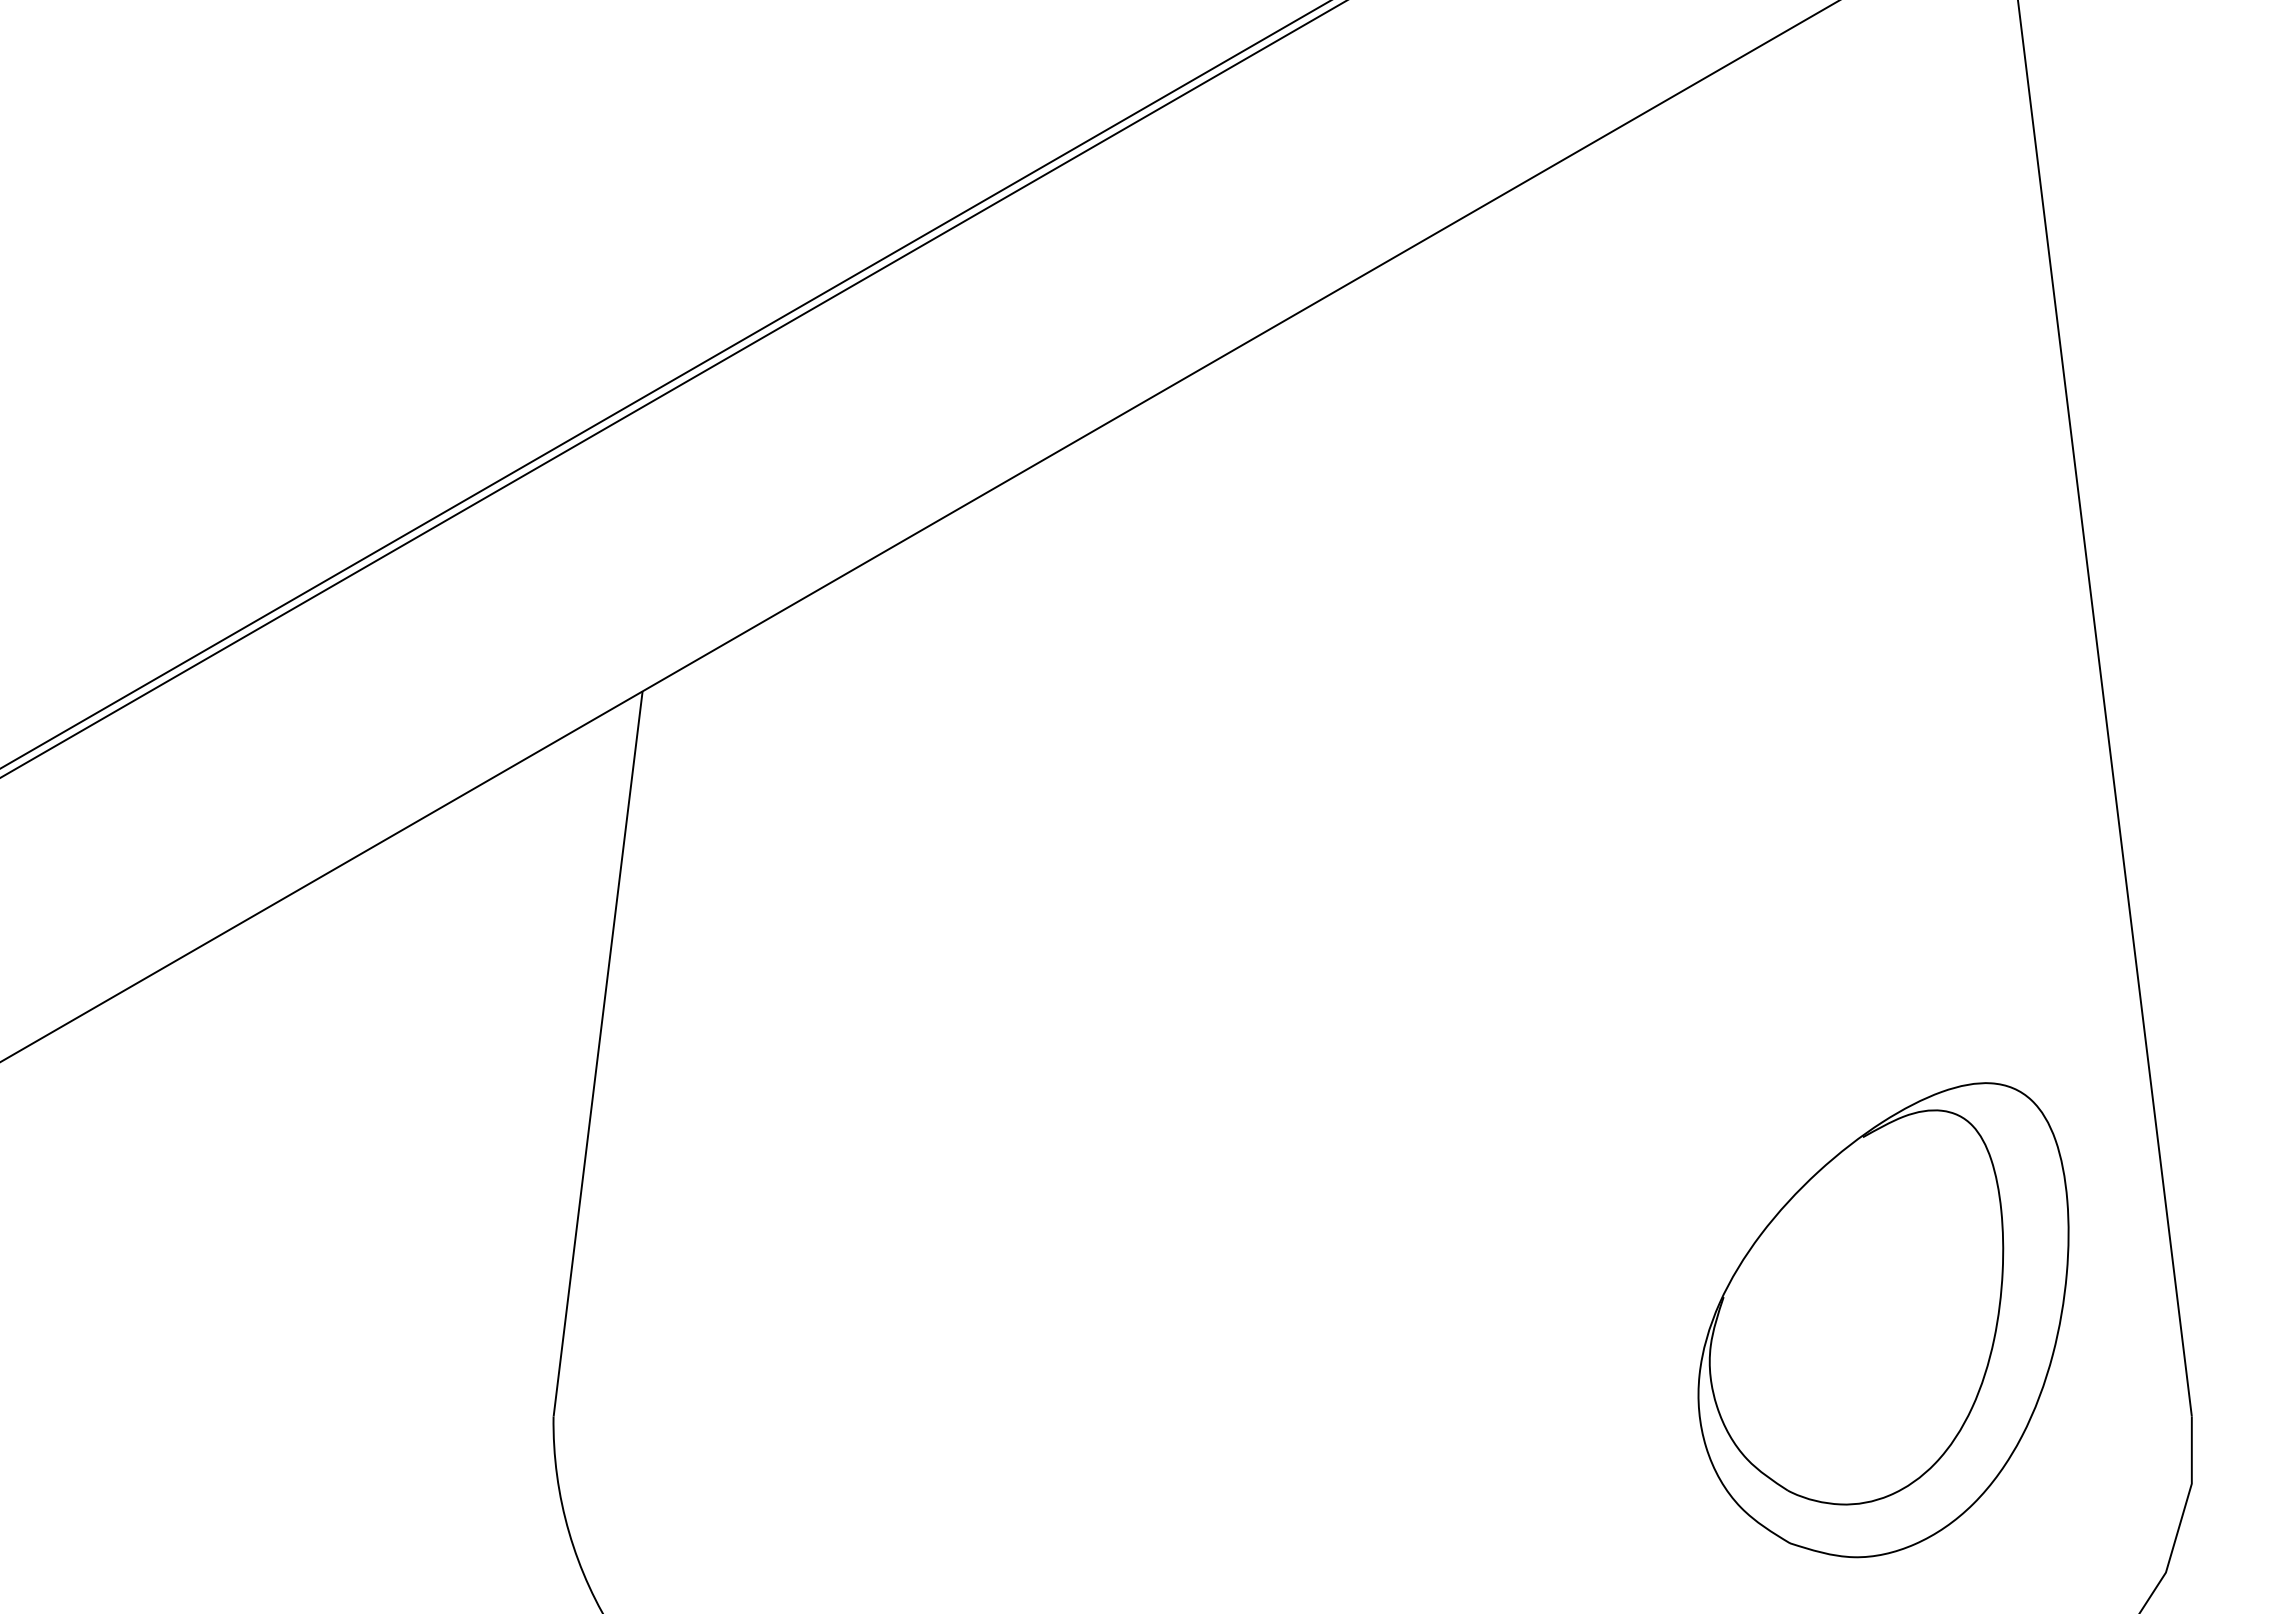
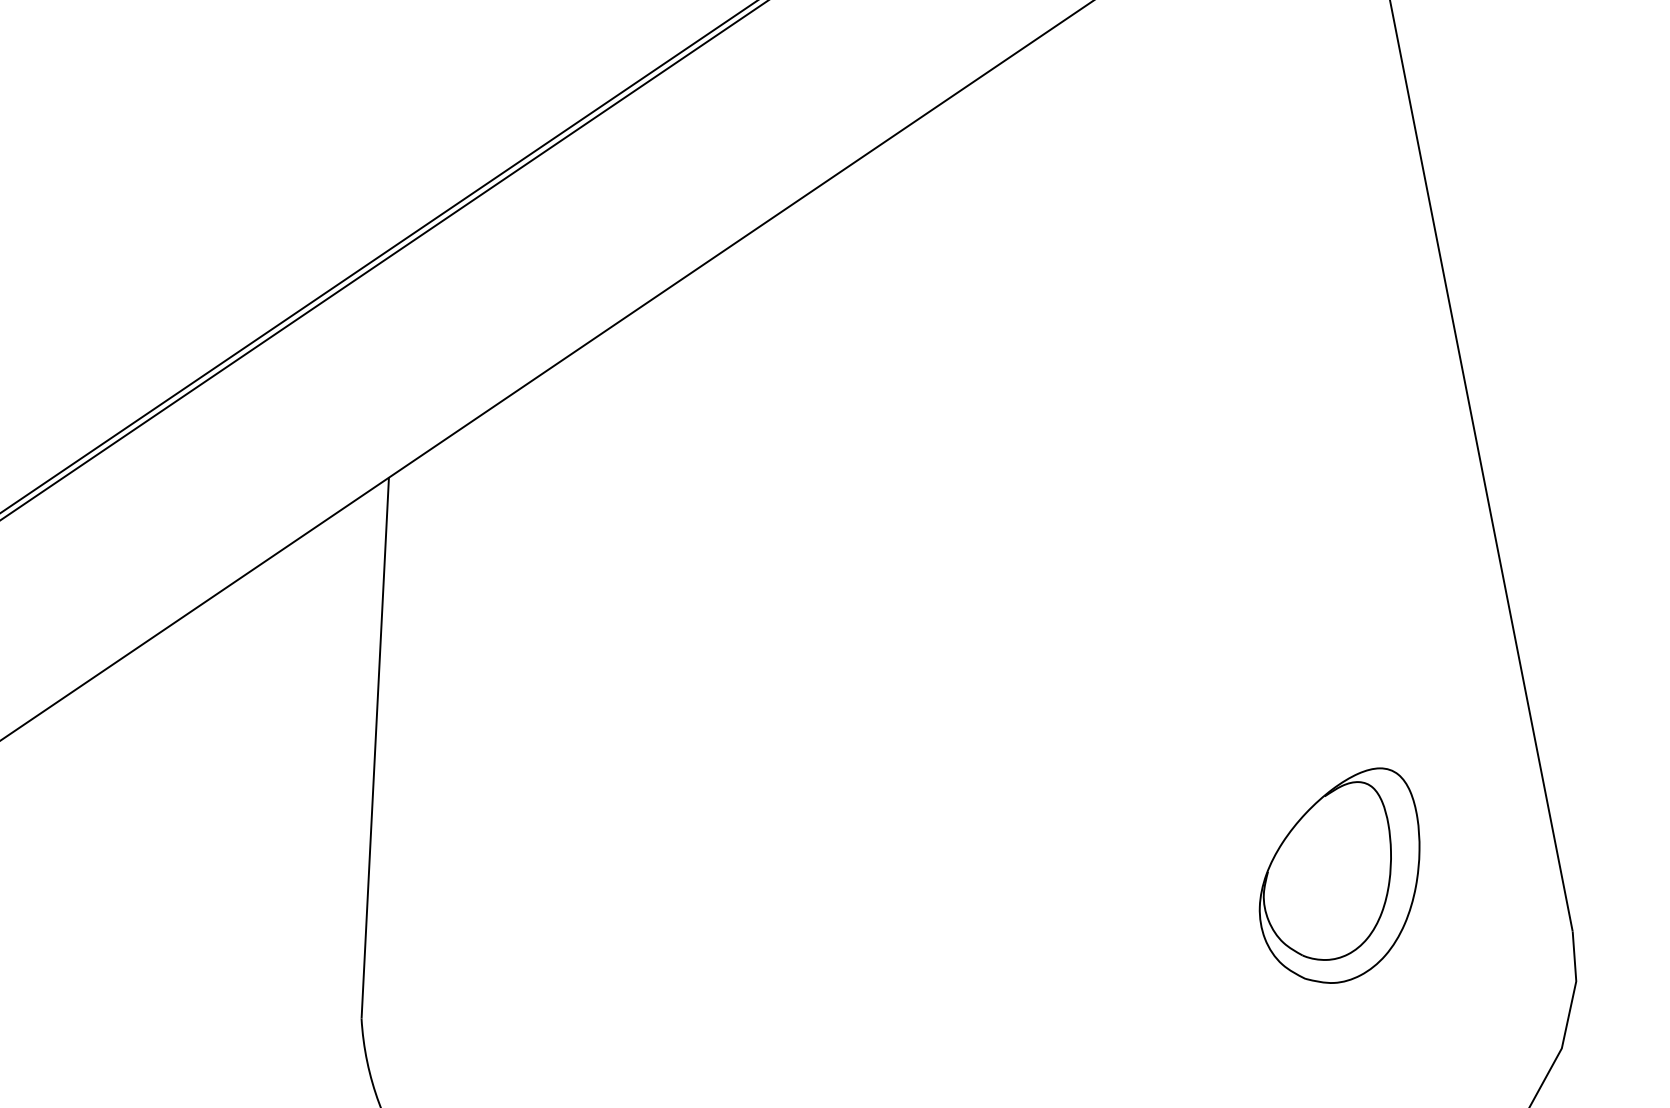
part: (1883, 1320) -> (1339, 877), size x0.6

